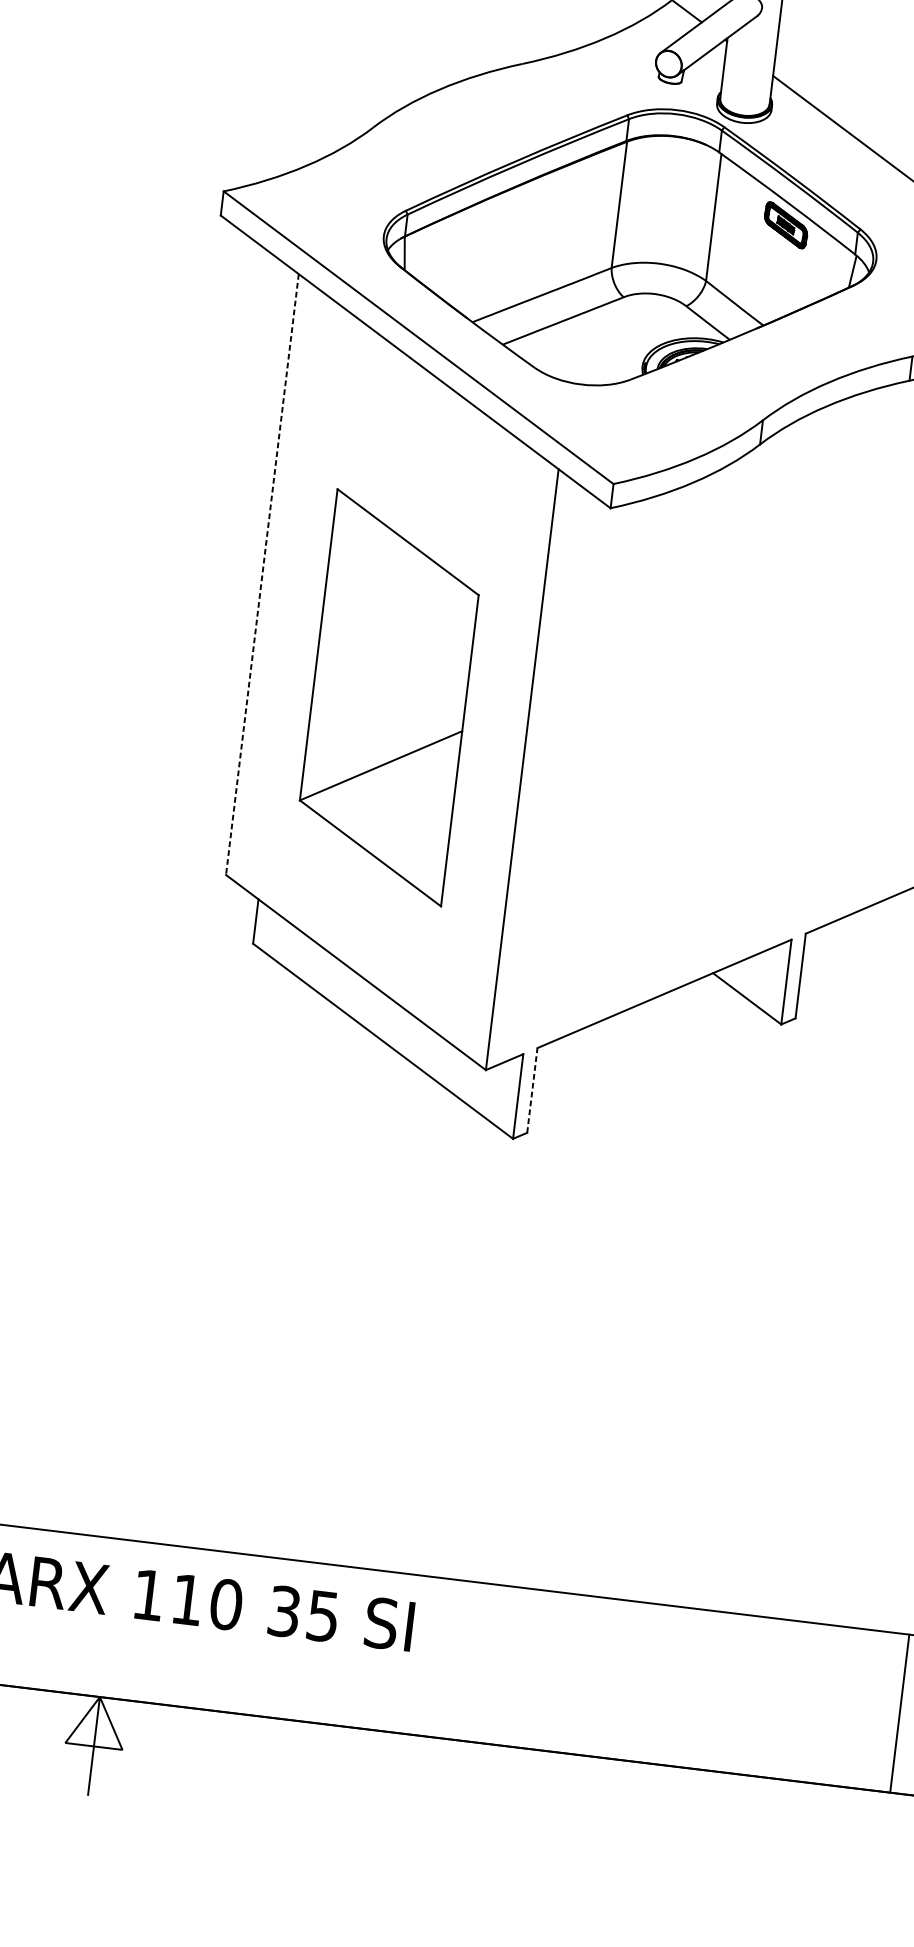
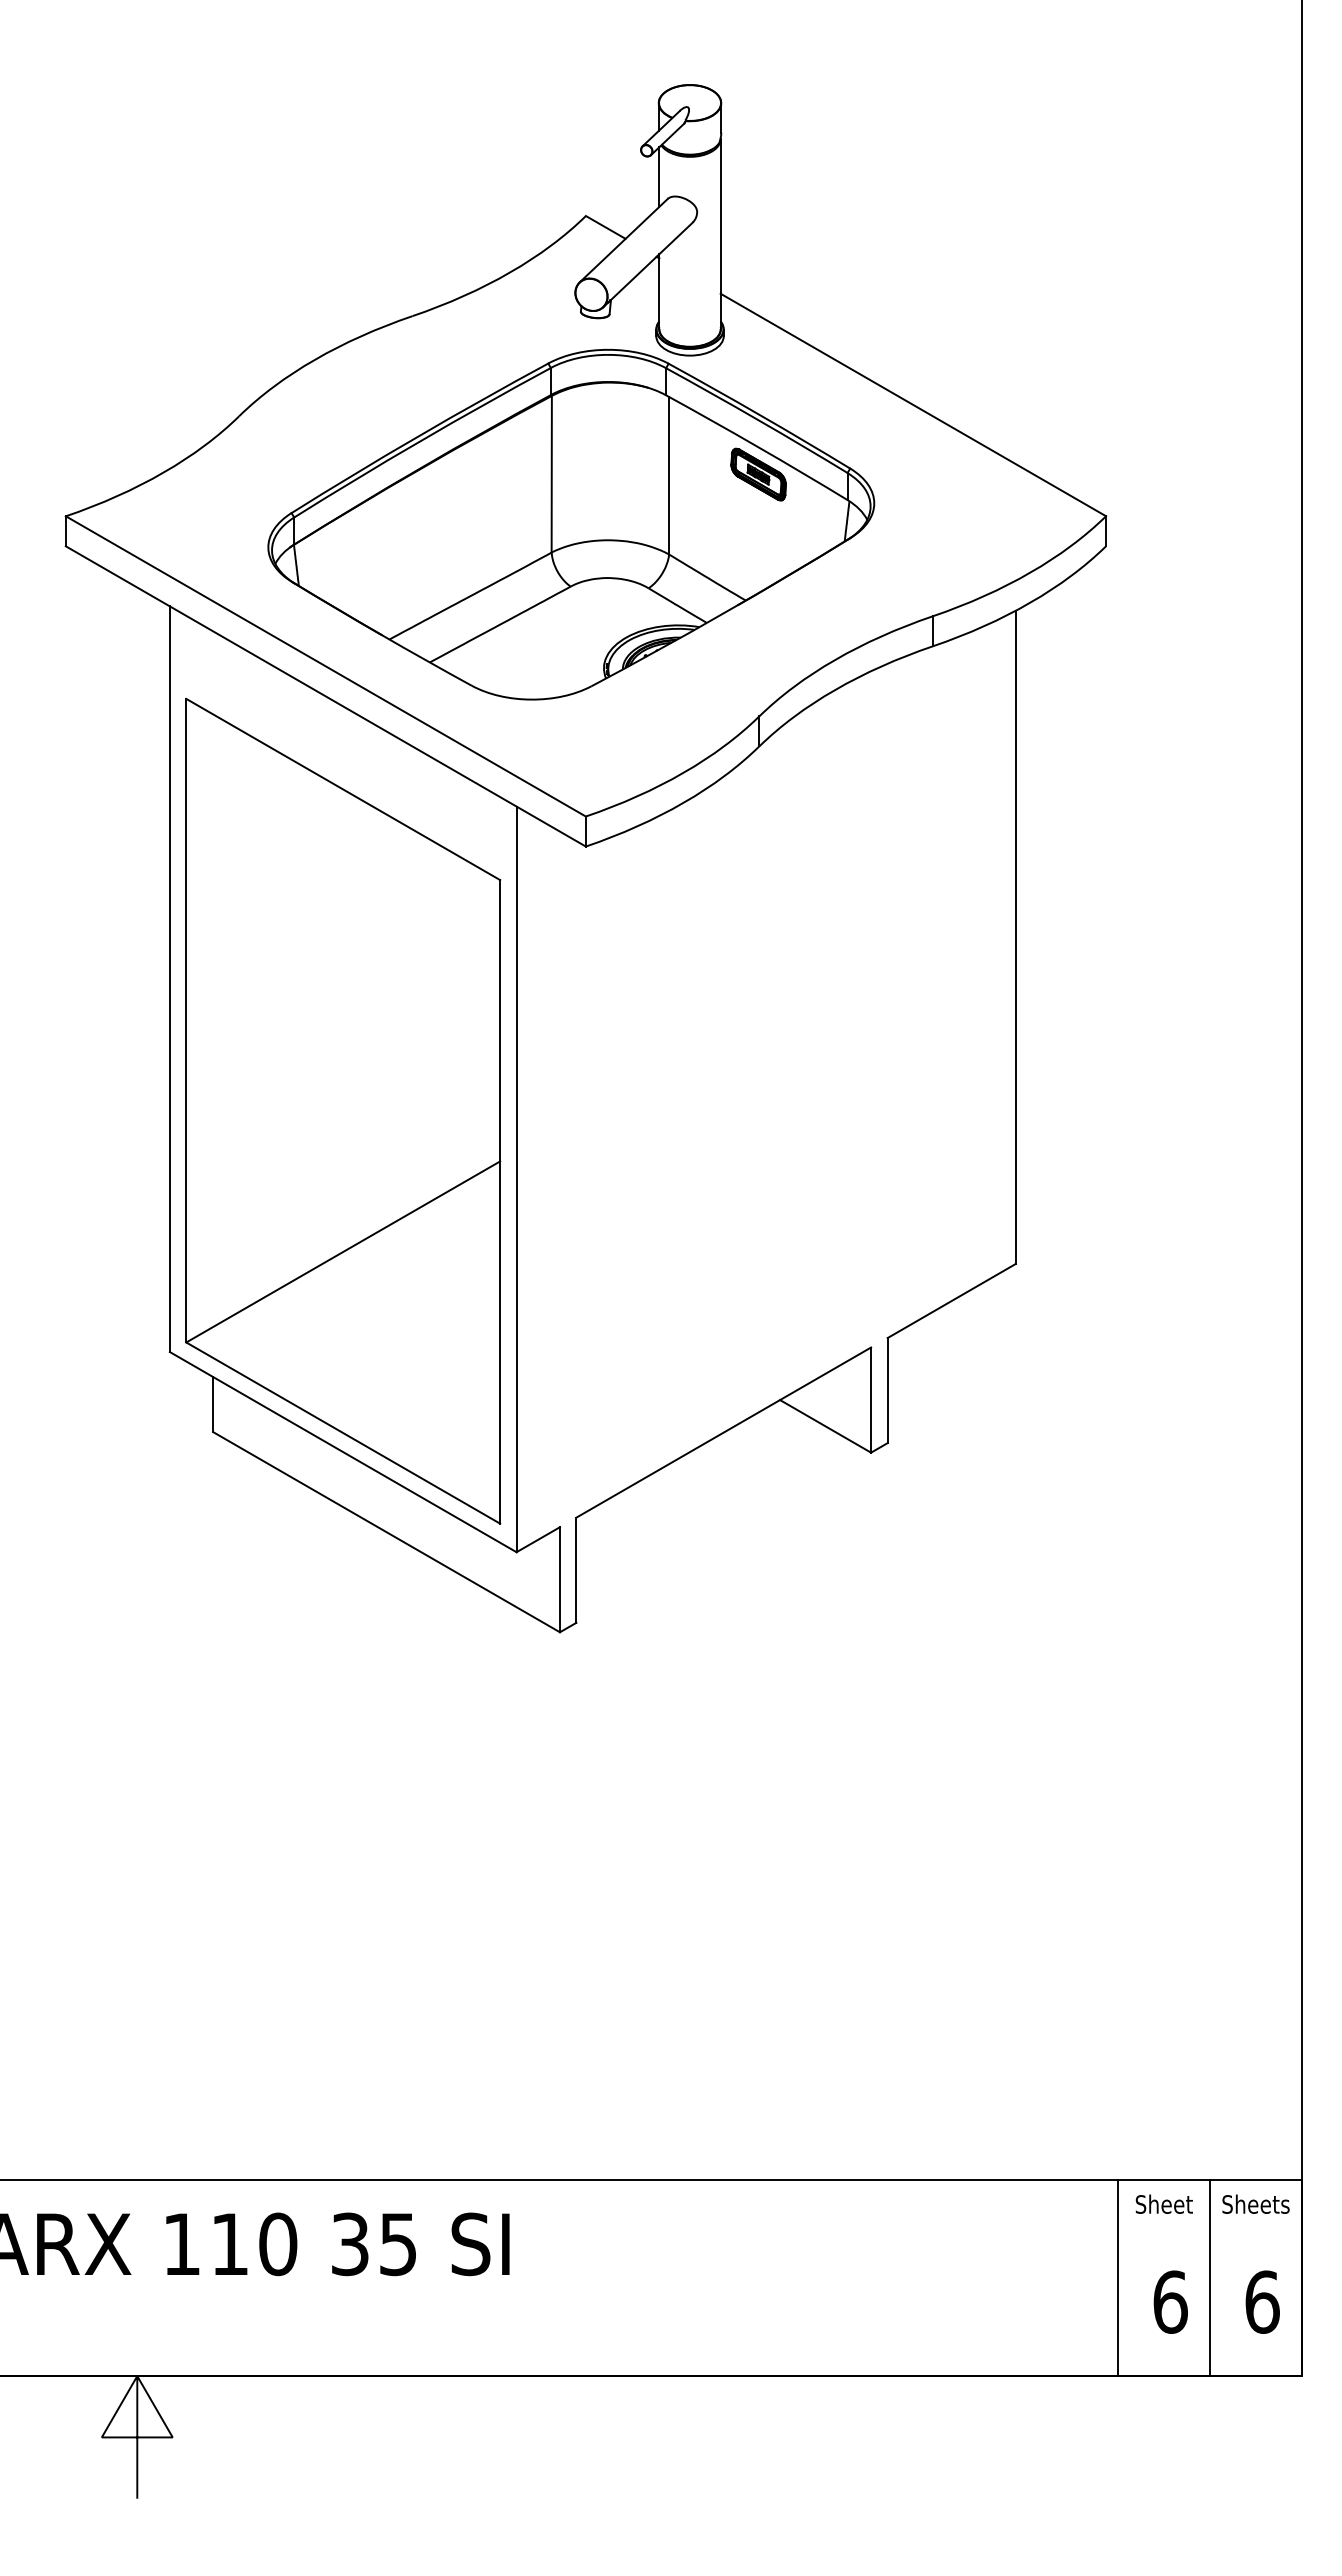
line: (262, 574) -> (169, 979), dashed -> solid
part: (389, 697) -> (343, 1110), size x1.67
line: (532, 1090) -> (576, 1570), dashed -> solid

